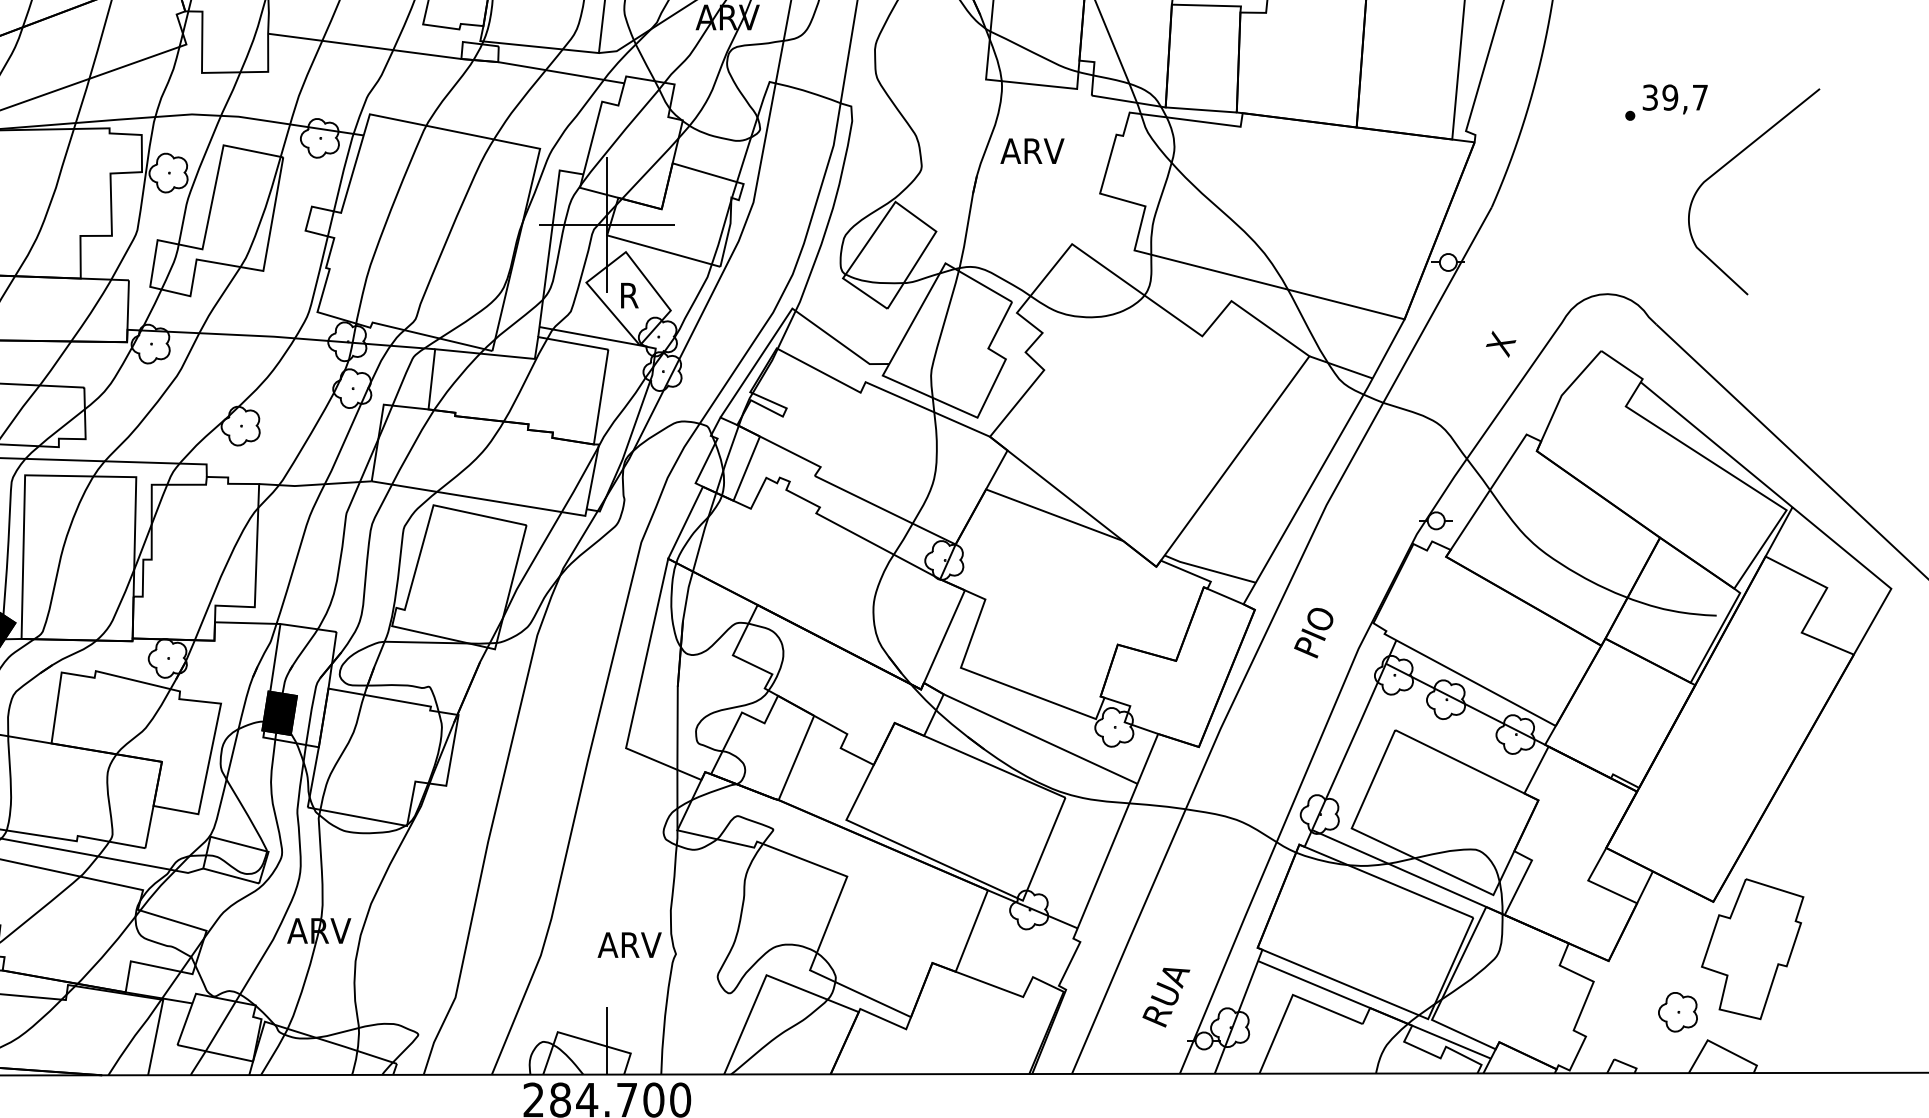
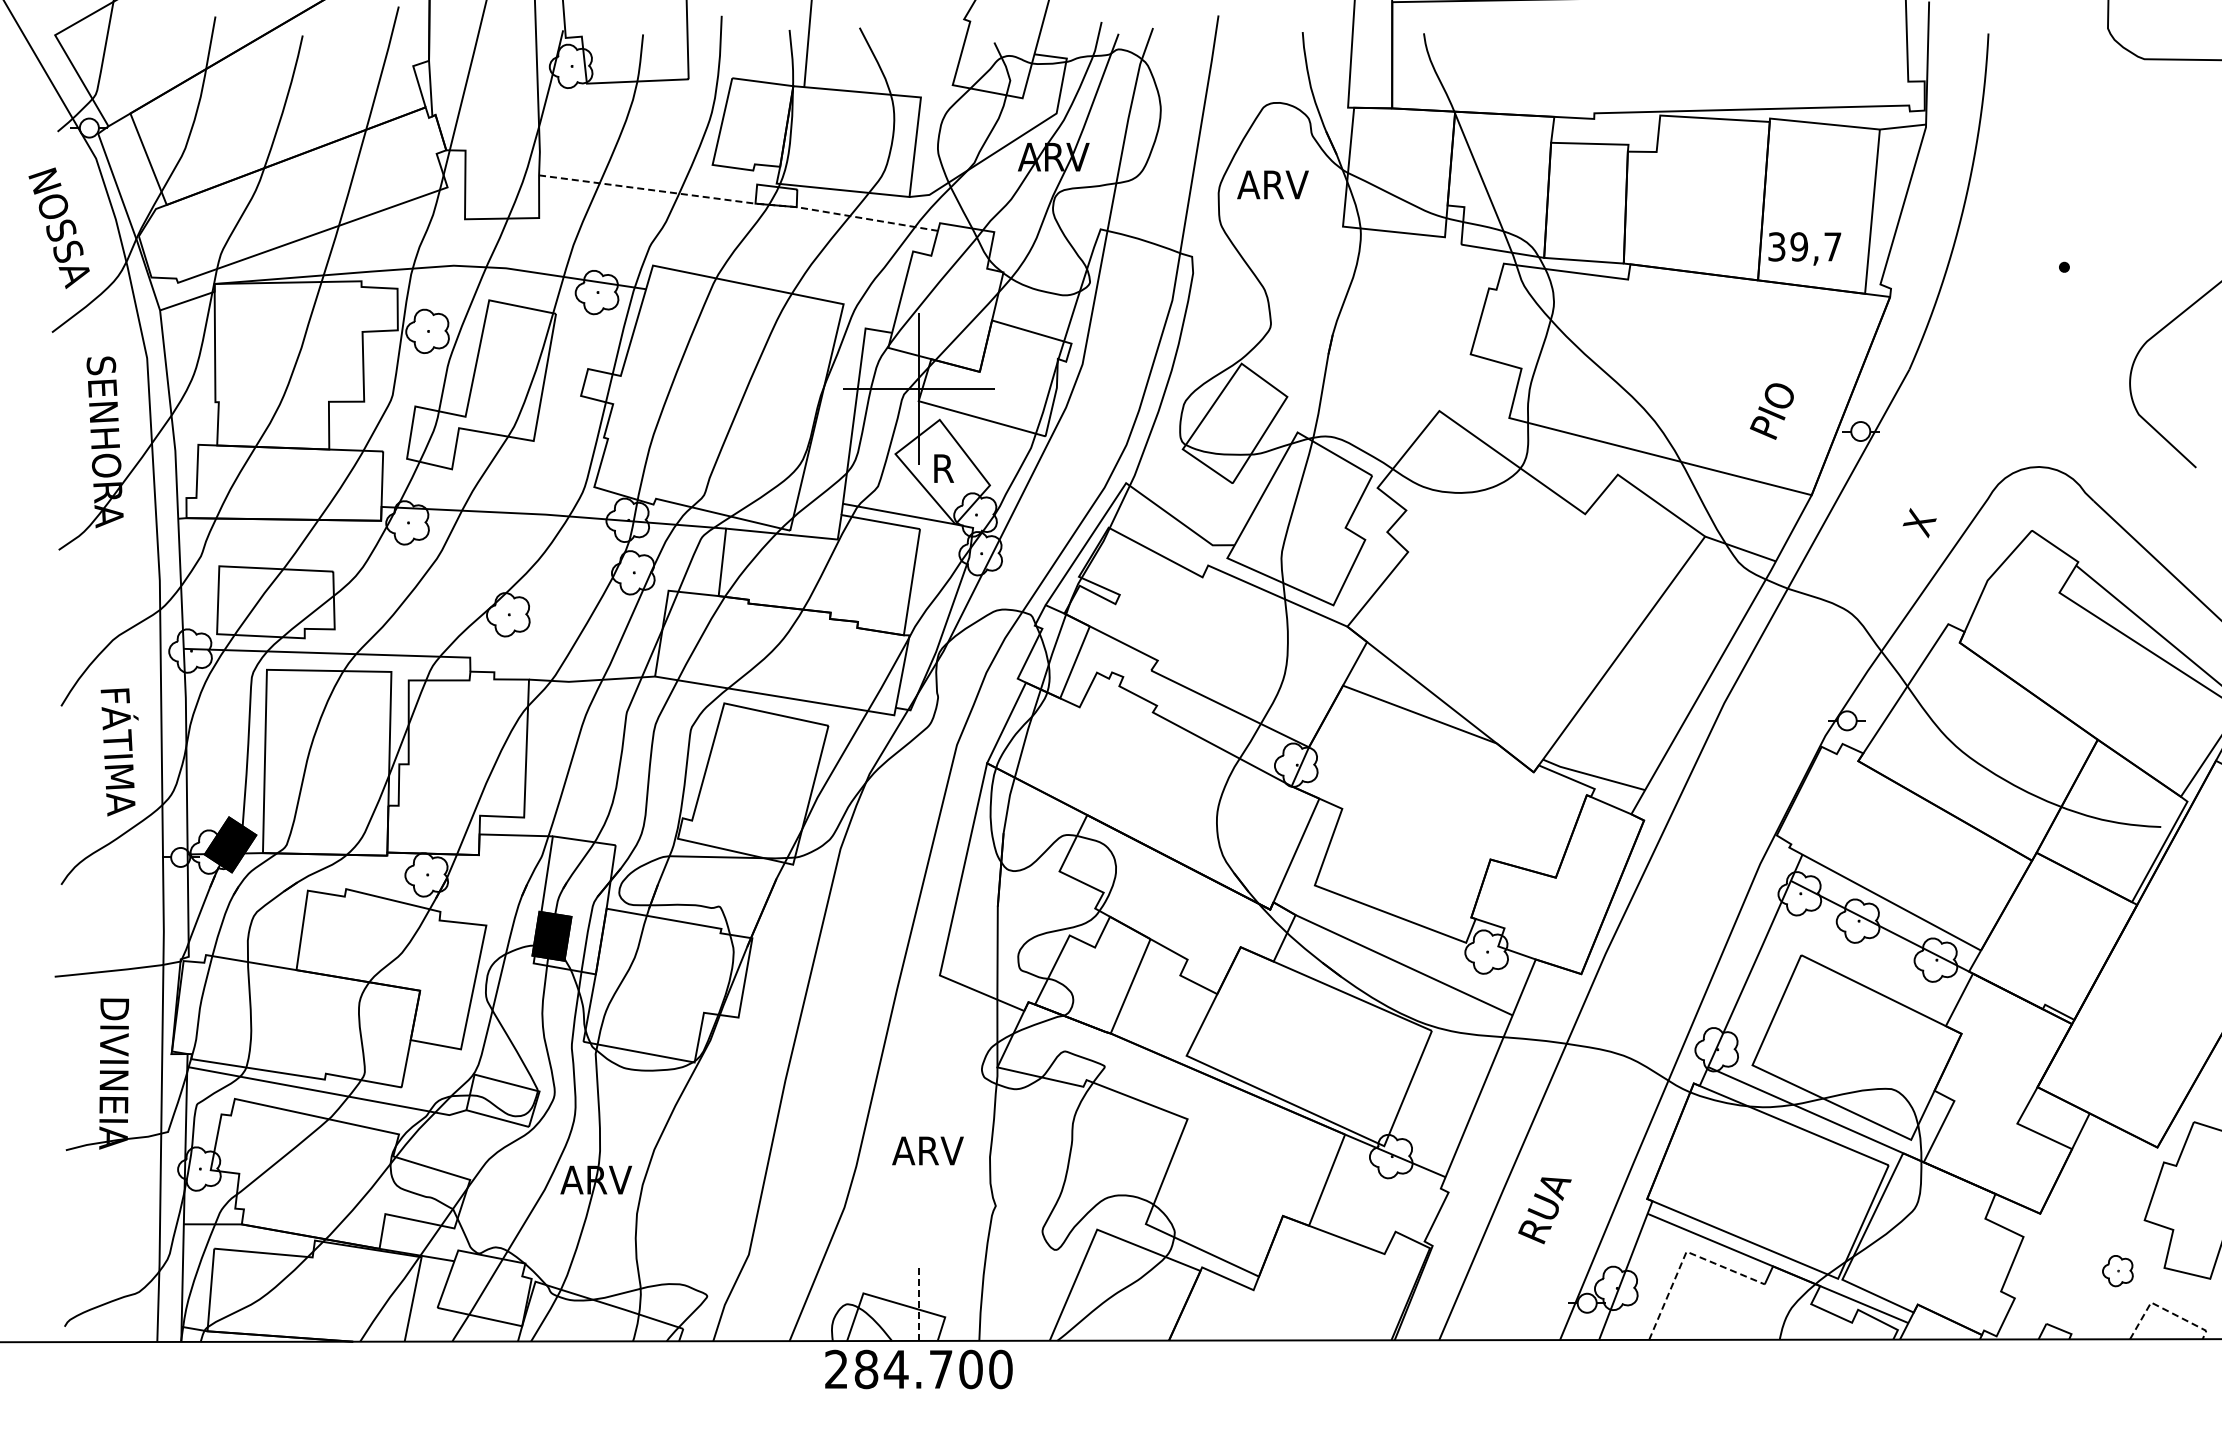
line: (448, 57) -> (740, 201), solid -> dashed
text: (1674, 99) -> (1804, 248), moved
text: (1032, 150) -> (1272, 184), moved
text: (1313, 633) -> (1771, 411), moved
text: (629, 944) -> (927, 1150), moved
text: (1165, 997) -> (1544, 1210), moved
line: (1290, 999) -> (1684, 1256), solid -> dashed
part: (1677, 1011) -> (2117, 1270), size x0.7
line: (606, 1040) -> (918, 1302), solid -> dashed
line: (1719, 1046) -> (2164, 1309), solid -> dashed

